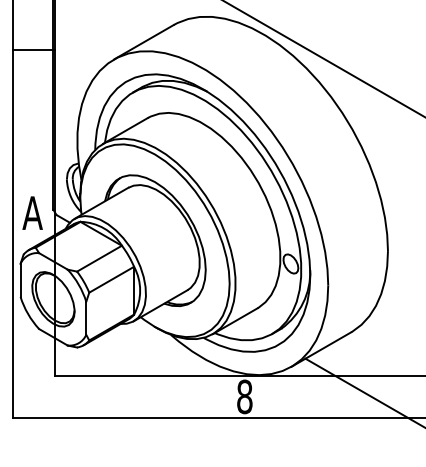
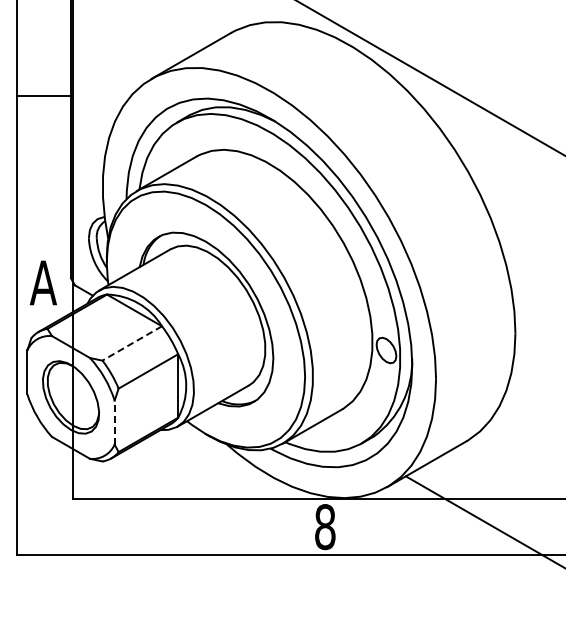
line: (34, 50) -> (45, 95), moved
line: (98, 258) -> (131, 343), solid -> dashed
line: (86, 318) -> (114, 422), solid -> dashed

